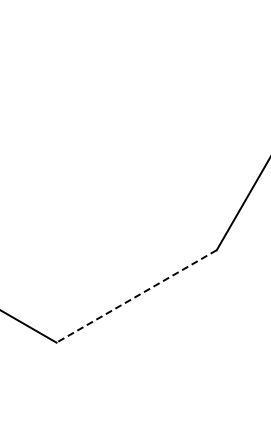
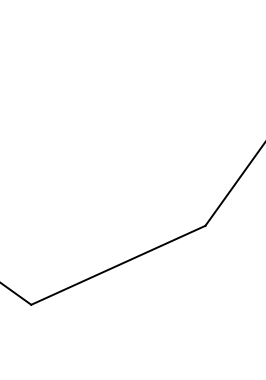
line: (136, 296) -> (118, 265), dashed -> solid

